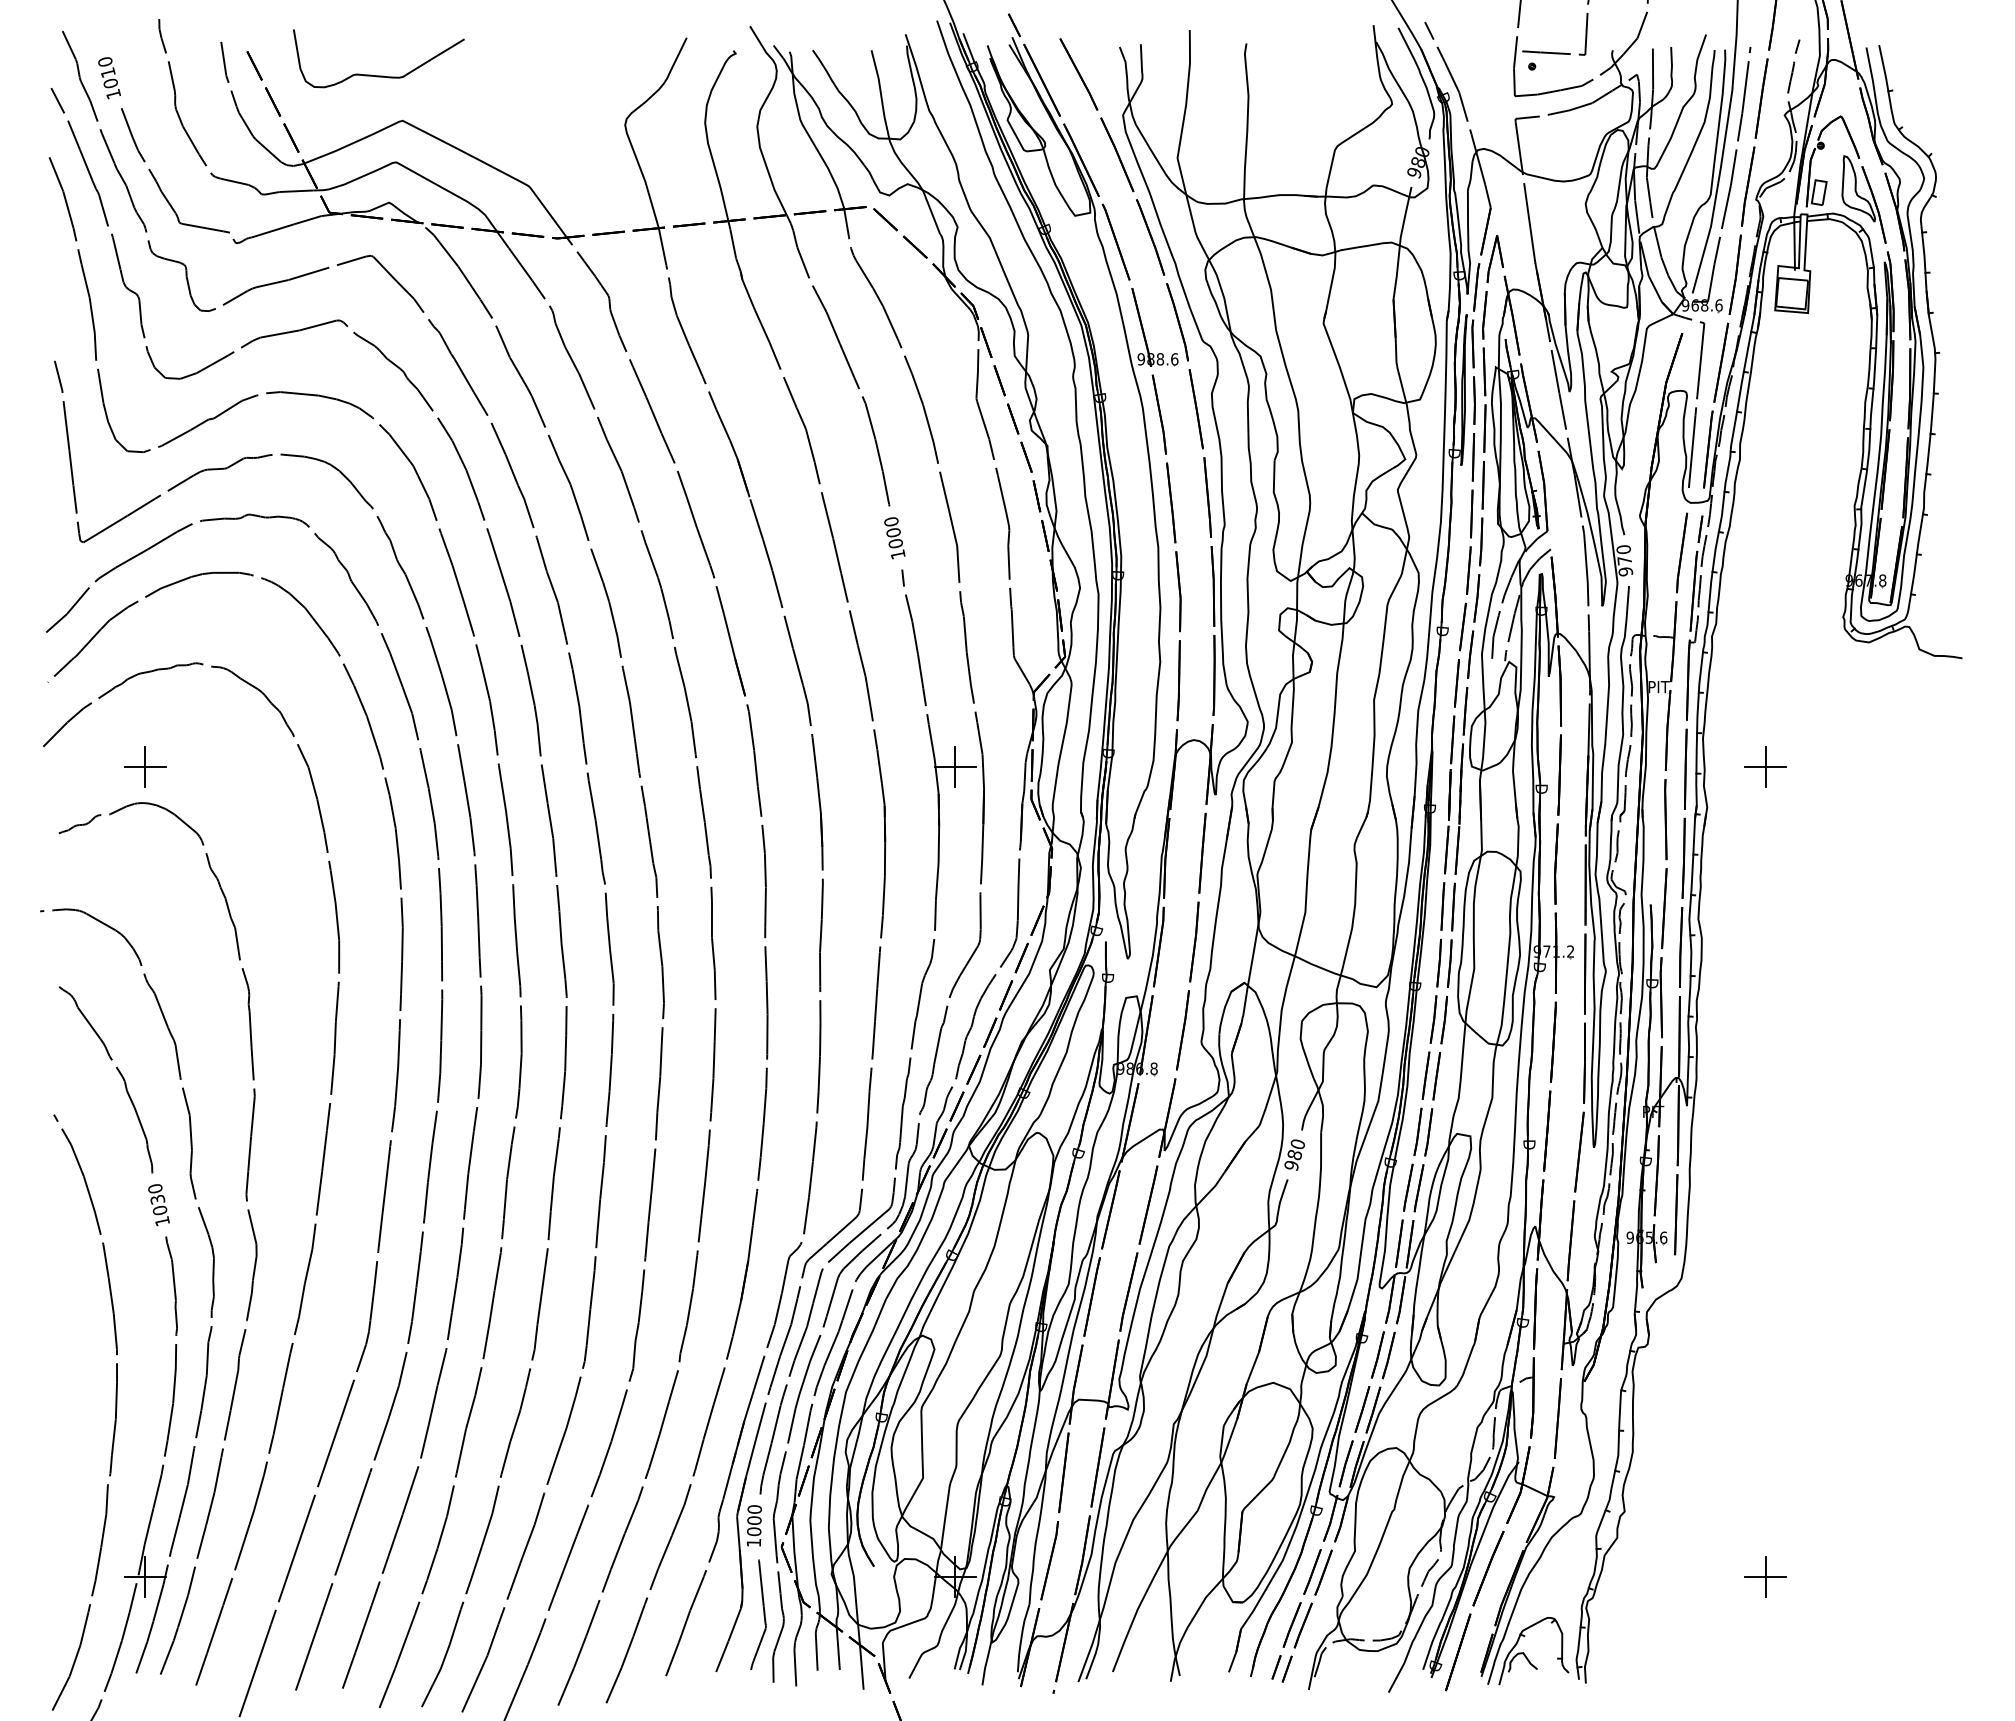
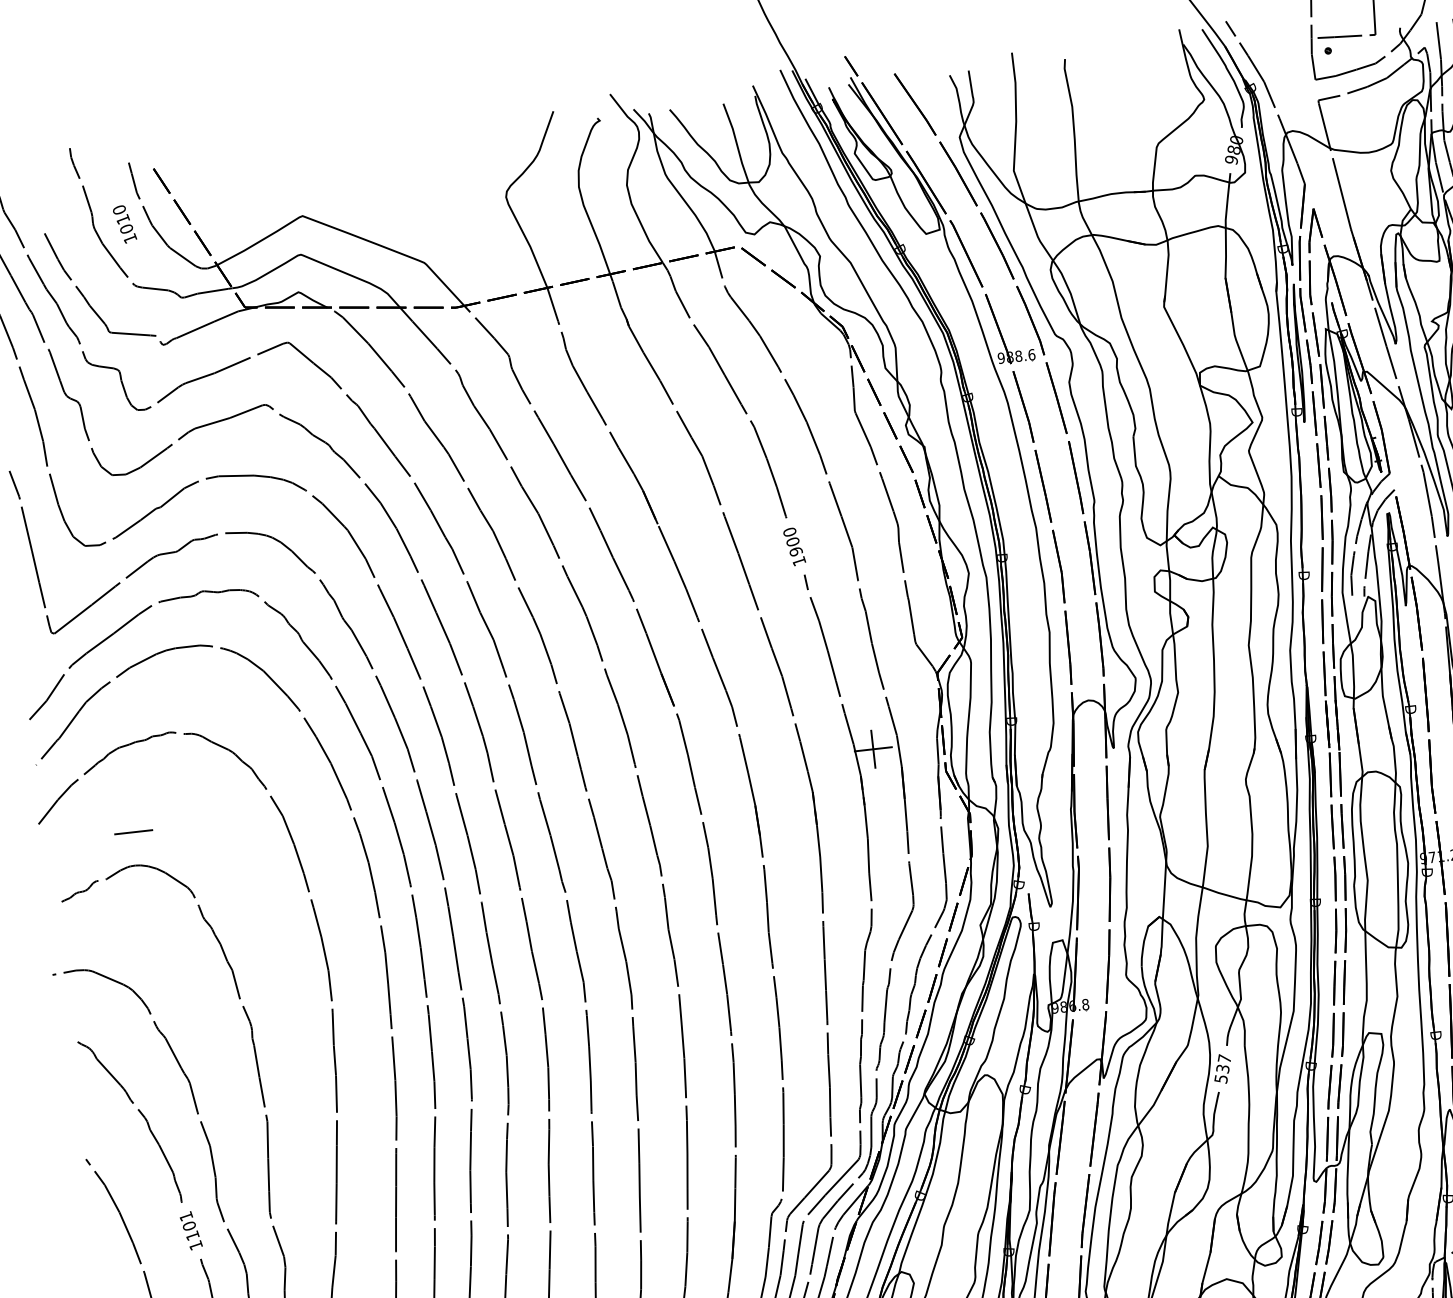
curve: (378, 75) -> (275, 177), removed
text: (109, 78) -> (124, 224), moved
text: (896, 543) -> (796, 551), 1000 -> 1900
line: (145, 766) -> (133, 831), removed
text: (1294, 1154) -> (1222, 1068), 980 -> 537
text: (157, 1199) -> (189, 1226), 1030 -> 1101

